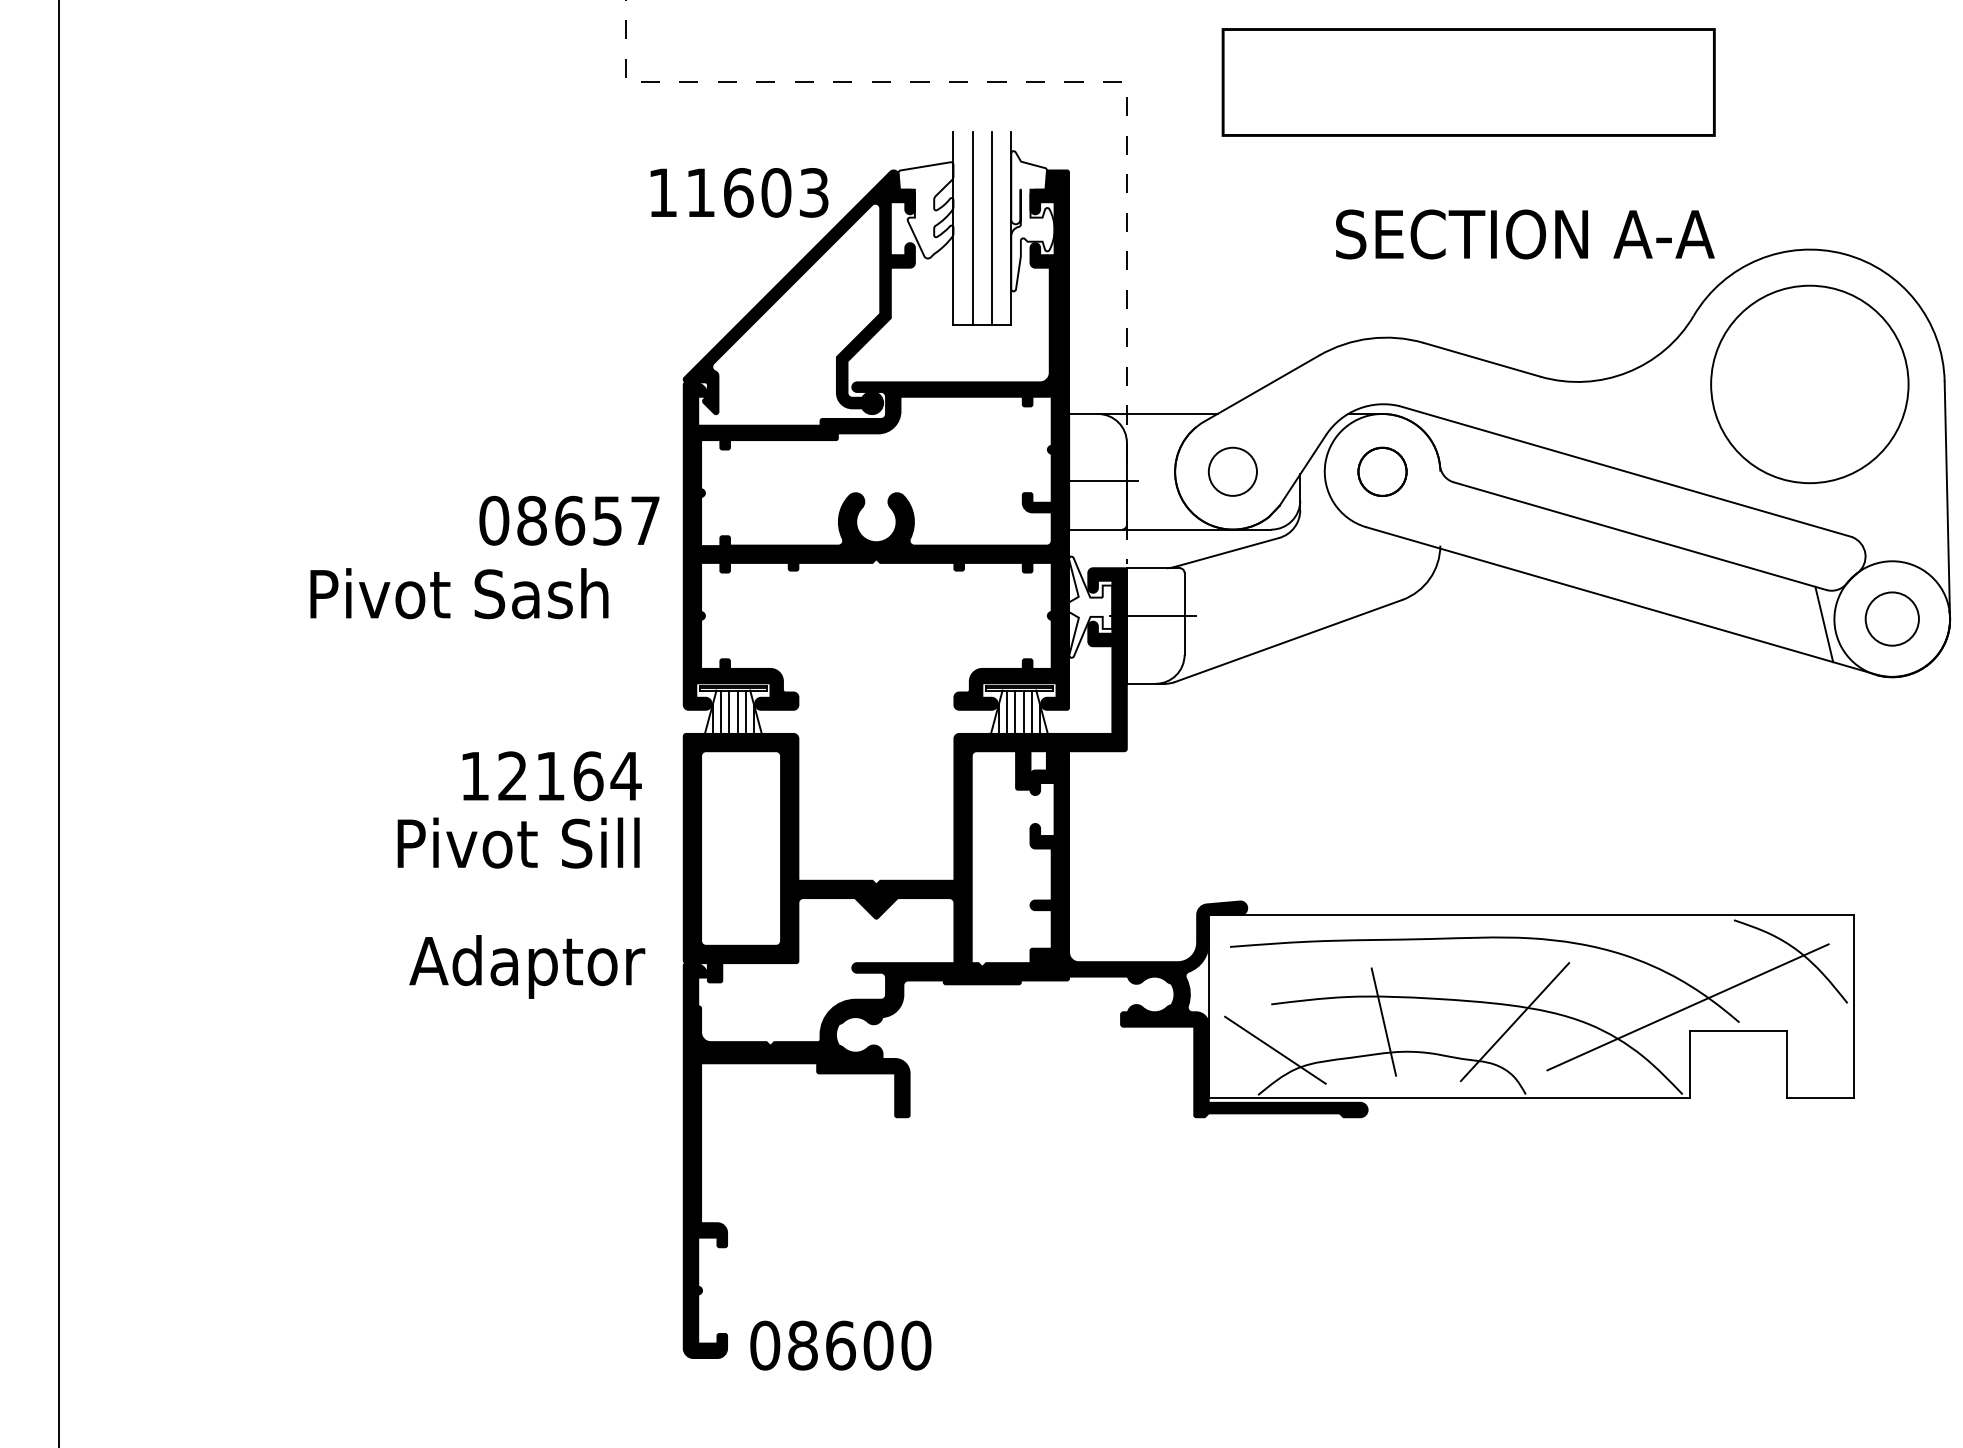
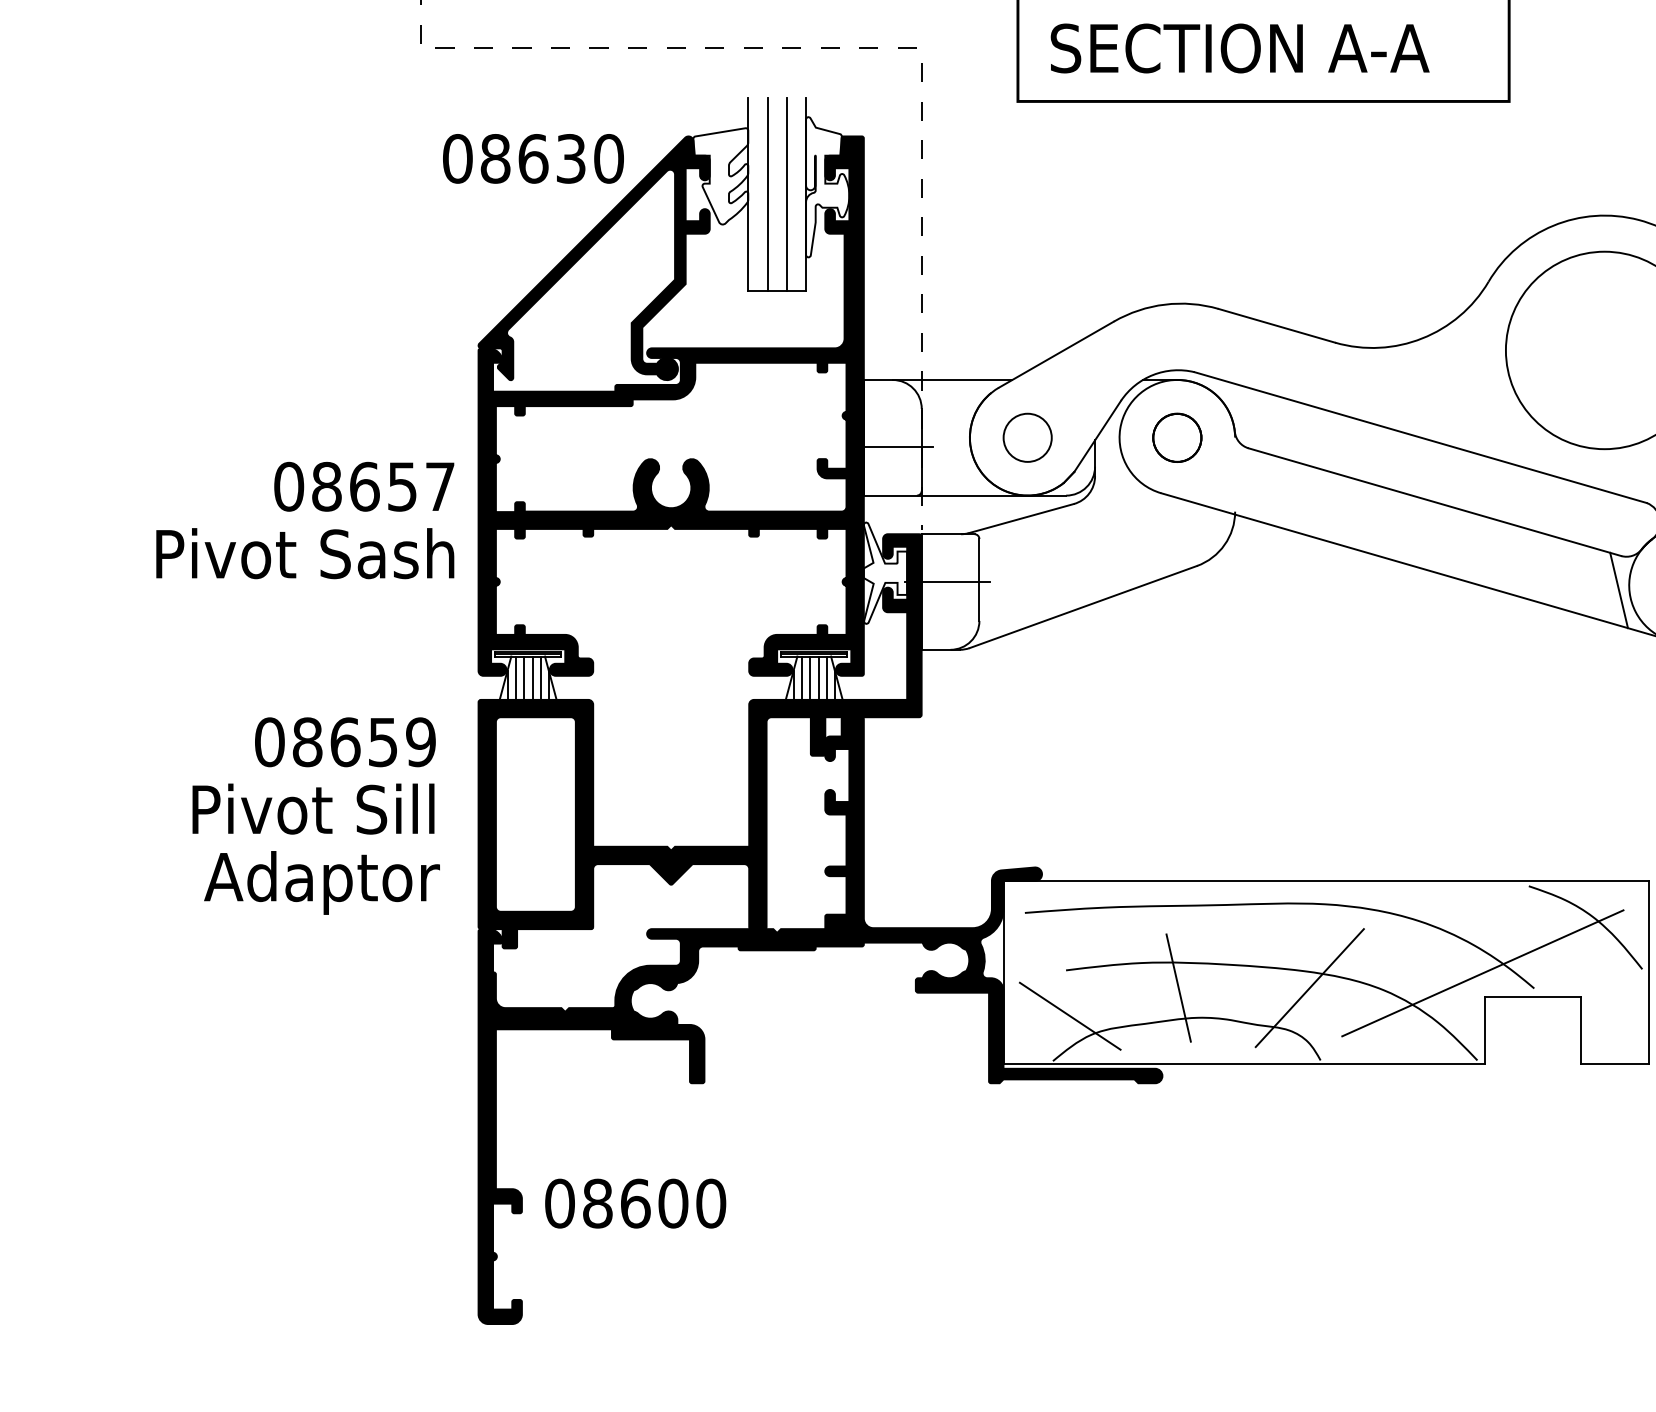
text: (738, 192) -> (533, 158), 11603 -> 08630
text: (1525, 234) -> (1240, 48), moved
text: (459, 593) -> (305, 553), moved
text: (550, 776) -> (345, 742), 12164 -> 08659
text: (527, 966) -> (322, 882), moved
text: (840, 1345) -> (635, 1203), moved

